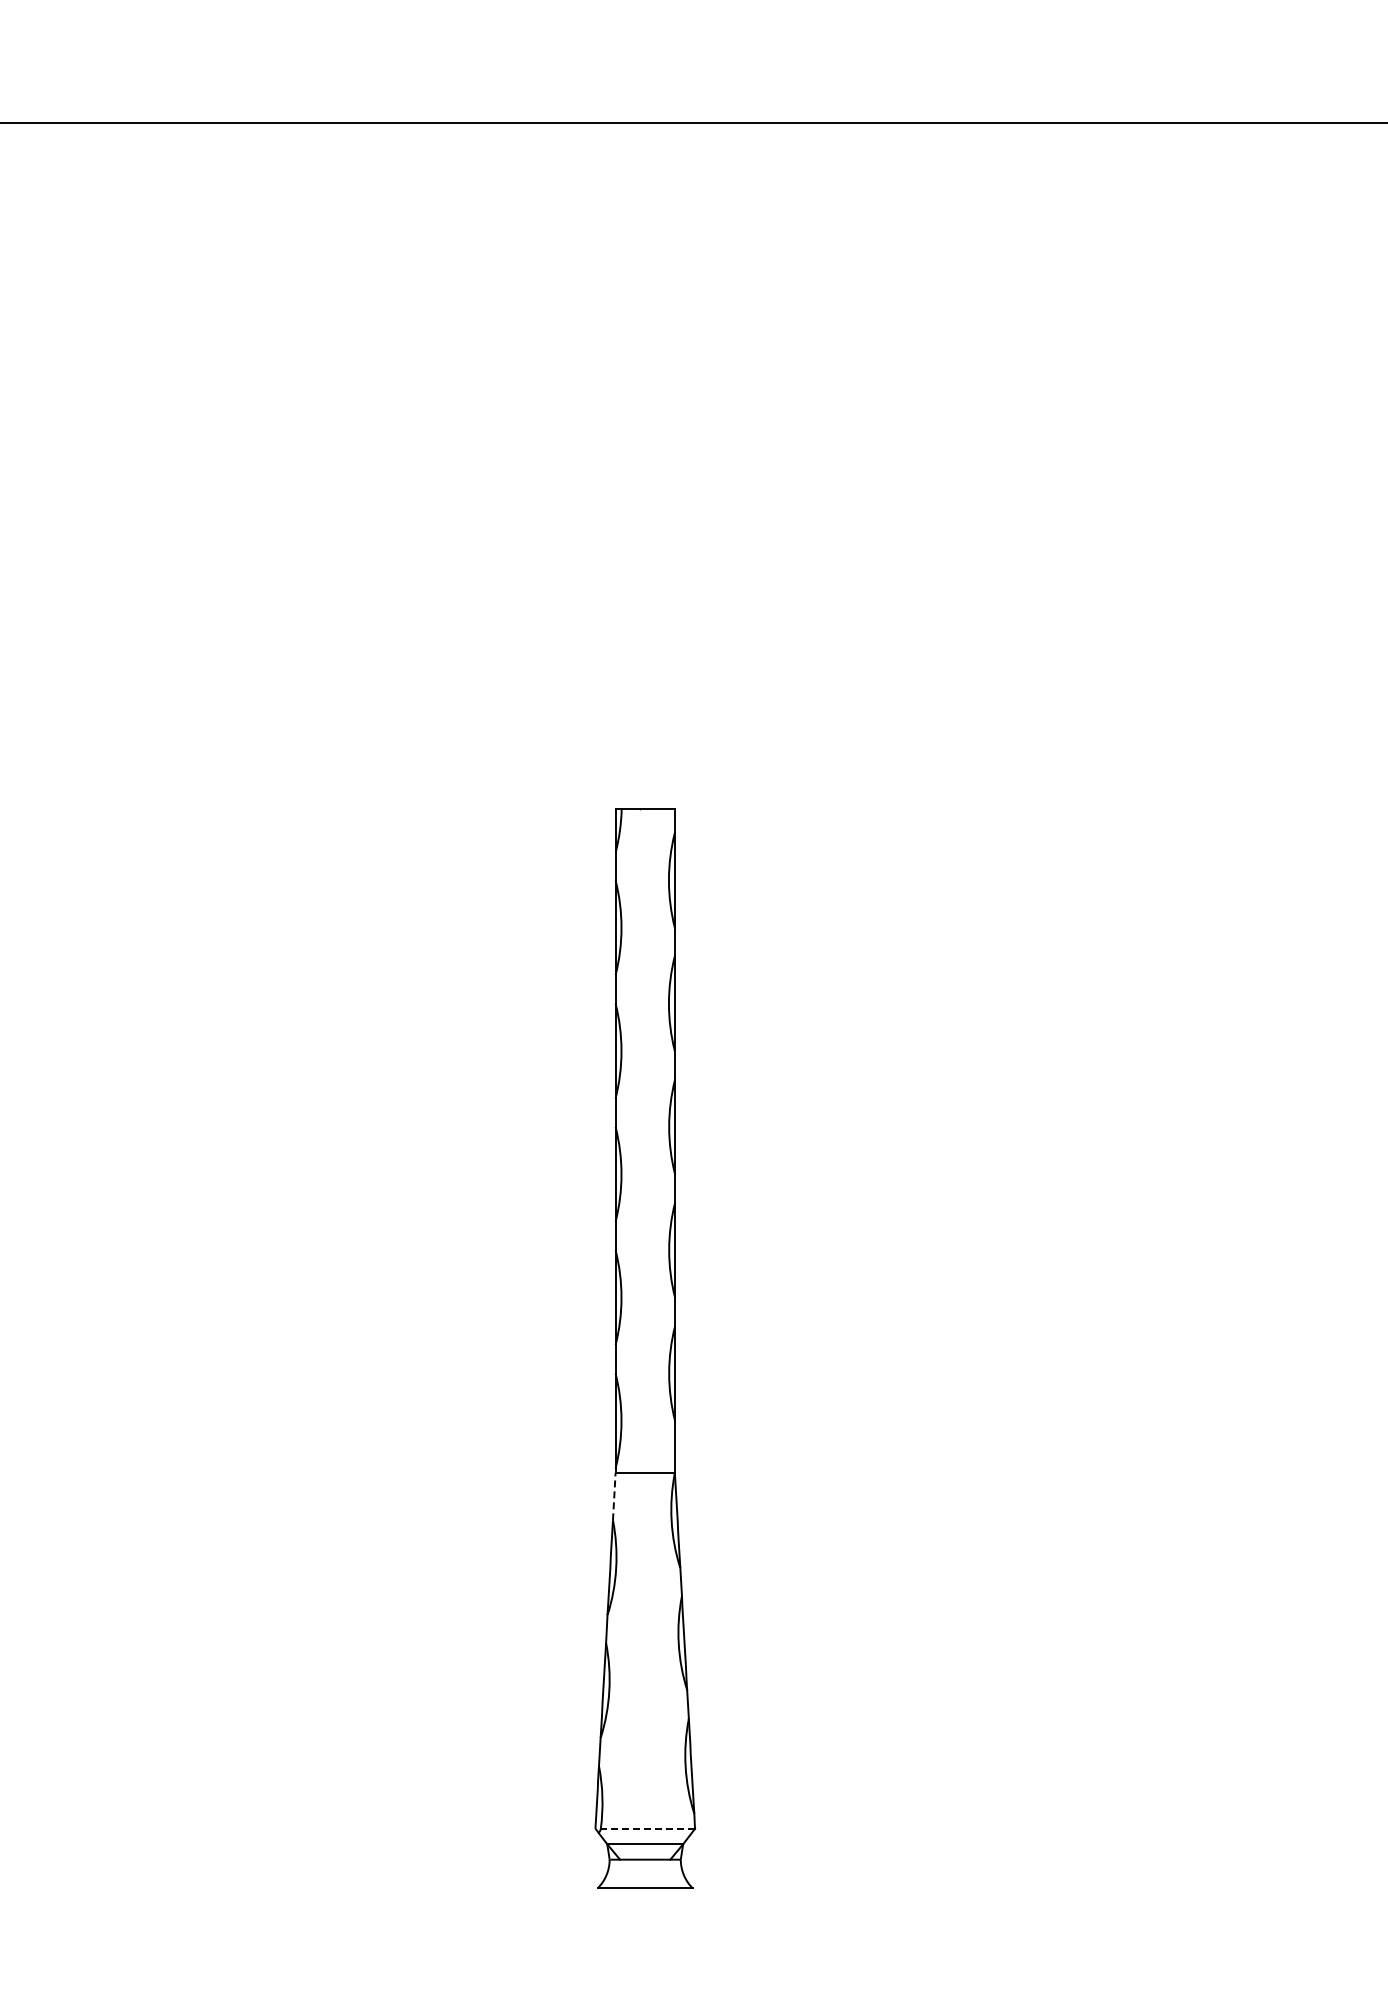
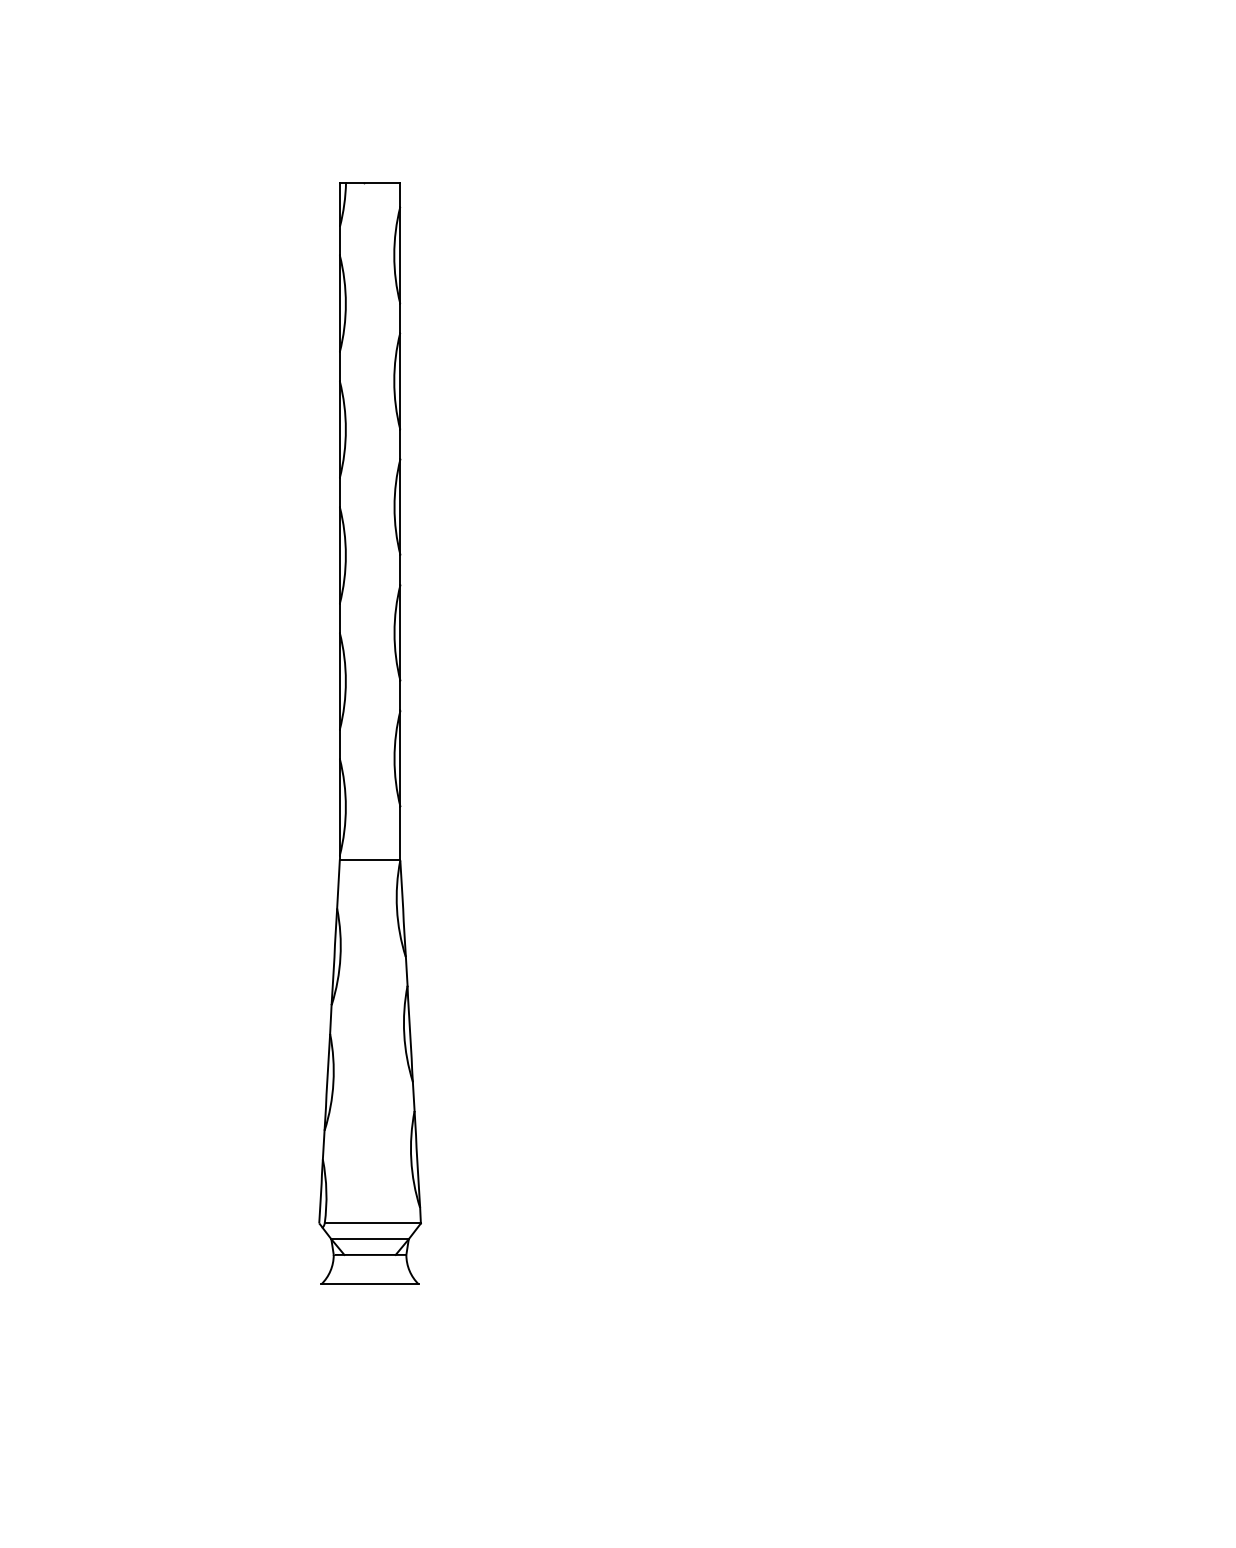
line: (614, 1496) -> (338, 884), dashed -> solid
line: (647, 1828) -> (372, 1223), dashed -> solid

